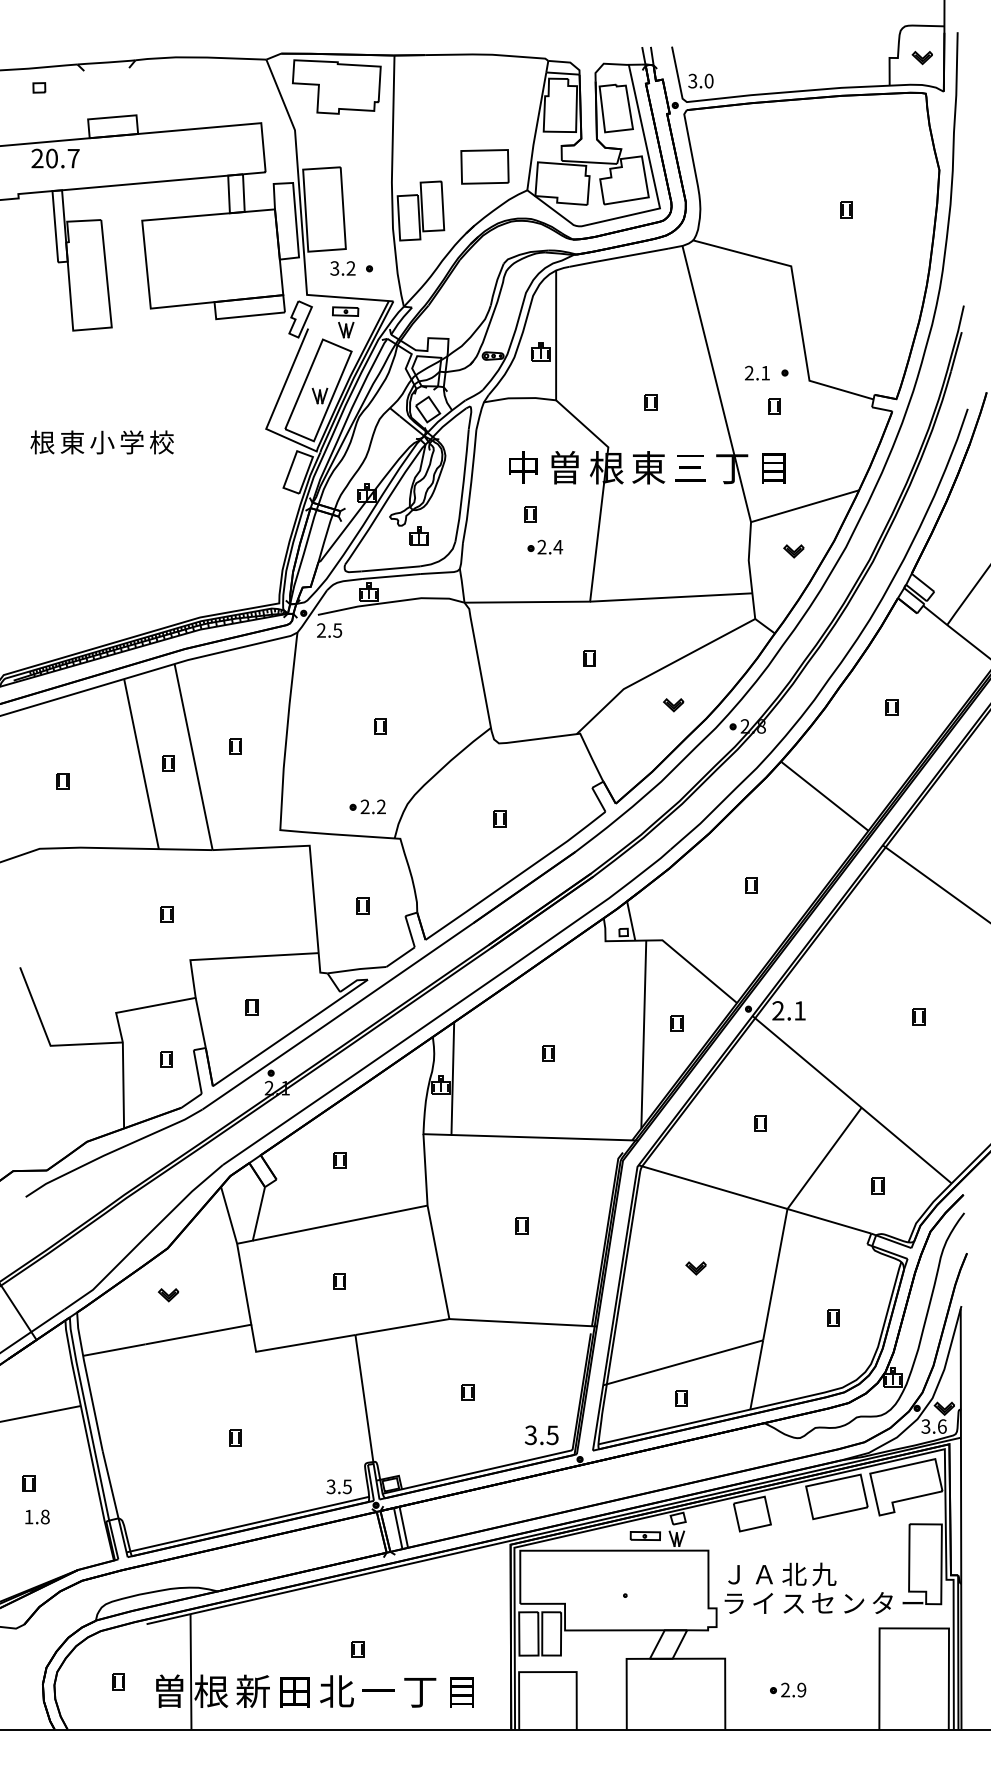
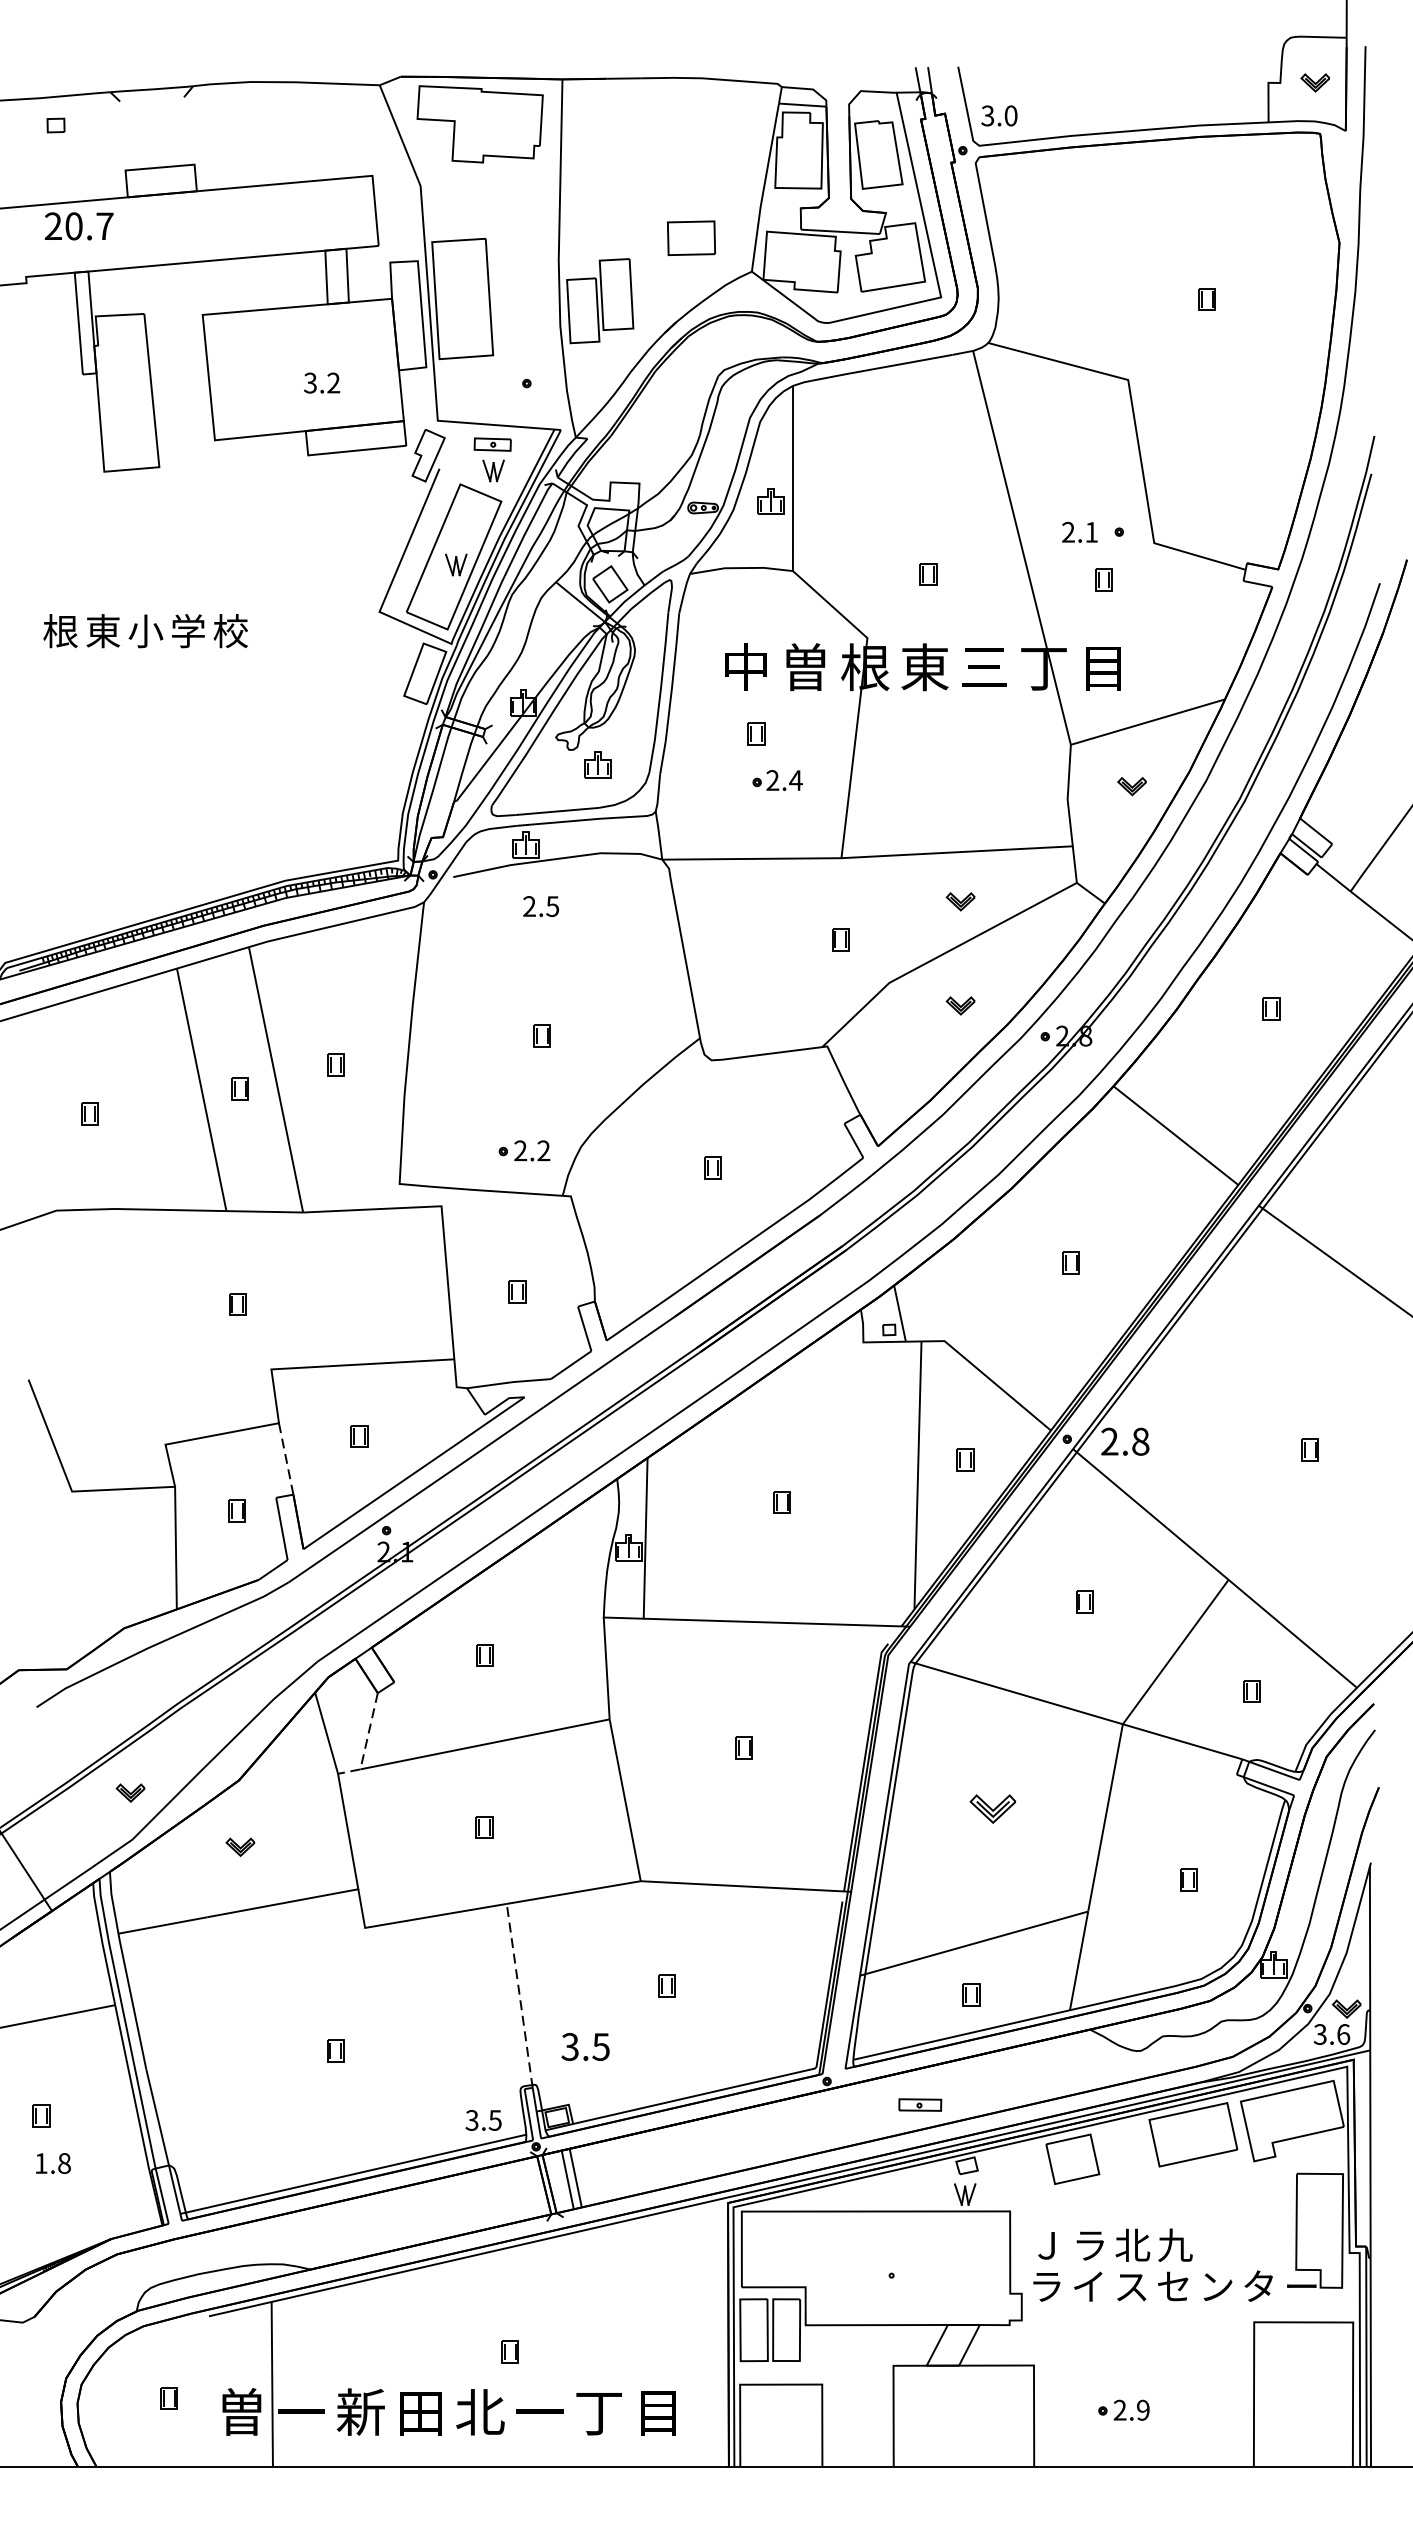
part: (484, 166) -> (690, 237), size x0.7
text: (342, 268) -> (321, 383), moved
text: (329, 630) -> (541, 906), moved
part: (673, 632) -> (960, 902), added
text: (800, 1010) -> (1141, 1441), 2.1 -> 2.8
line: (200, 1022) -> (285, 1458), solid -> dashed
line: (256, 1223) -> (365, 1744), solid -> dashed
part: (91, 1257) -> (130, 1793), added
part: (695, 1268) -> (991, 1809), size x1.6
line: (364, 1400) -> (519, 1997), solid -> dashed
text: (541, 1435) -> (585, 2047), moved
part: (644, 1535) -> (918, 2104), moved
text: (764, 1575) -> (1090, 2246), Ａ -> ラ
text: (211, 1690) -> (301, 2410), 根 -> 一

